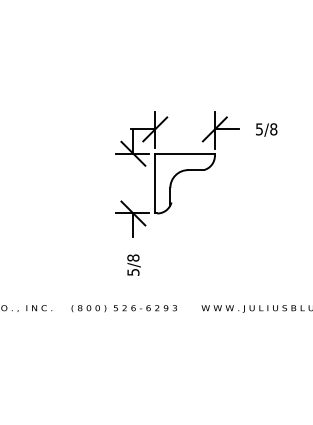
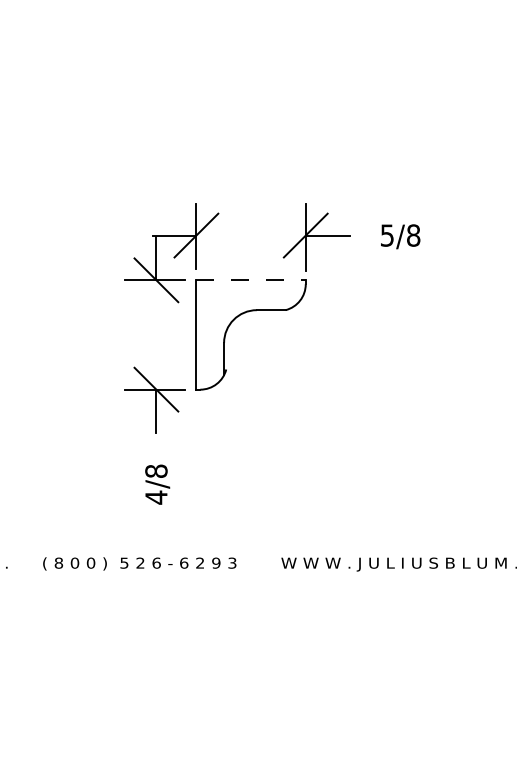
line: (185, 153) -> (251, 279), solid -> dashed
text: (133, 272) -> (156, 497), 5/8 -> 4/8

